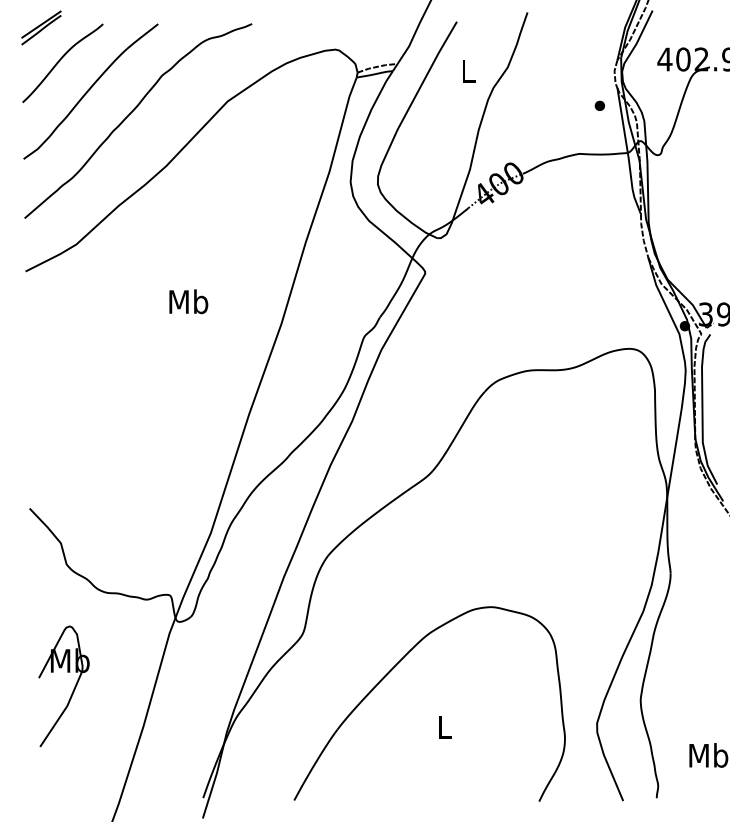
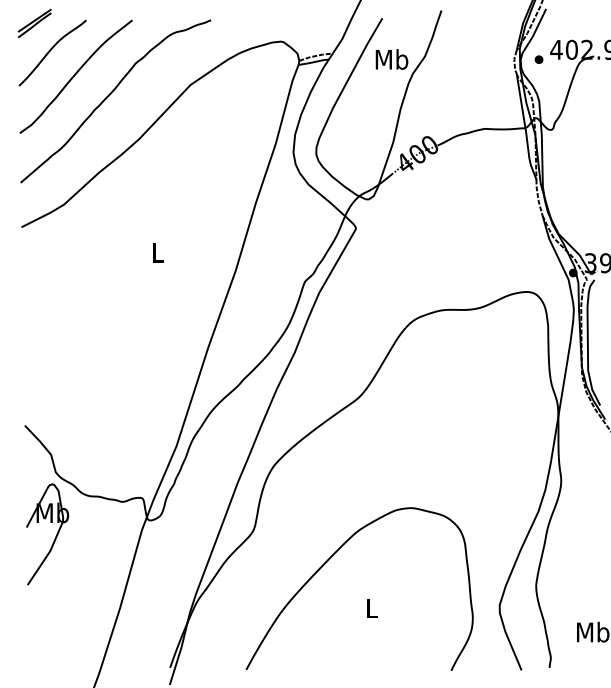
text: (467, 70) -> (391, 59), L -> Mb
part: (599, 105) -> (538, 59), moved
text: (188, 301) -> (157, 252), Mb -> L
part: (72, 691) -> (54, 538), moved

